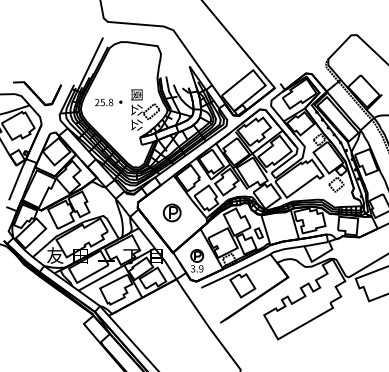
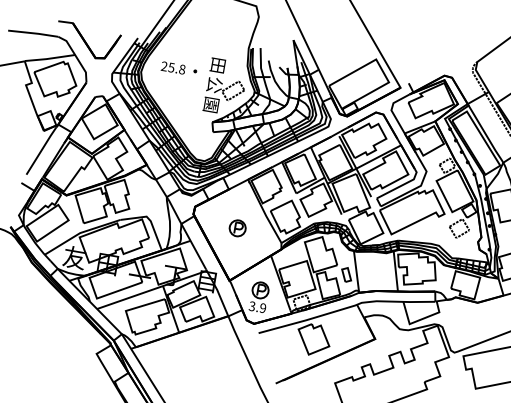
text: (136, 94) -> (217, 64), 園 -> 田
text: (136, 124) -> (210, 104), 公 -> 園
part: (172, 212) -> (238, 227), size x0.71

